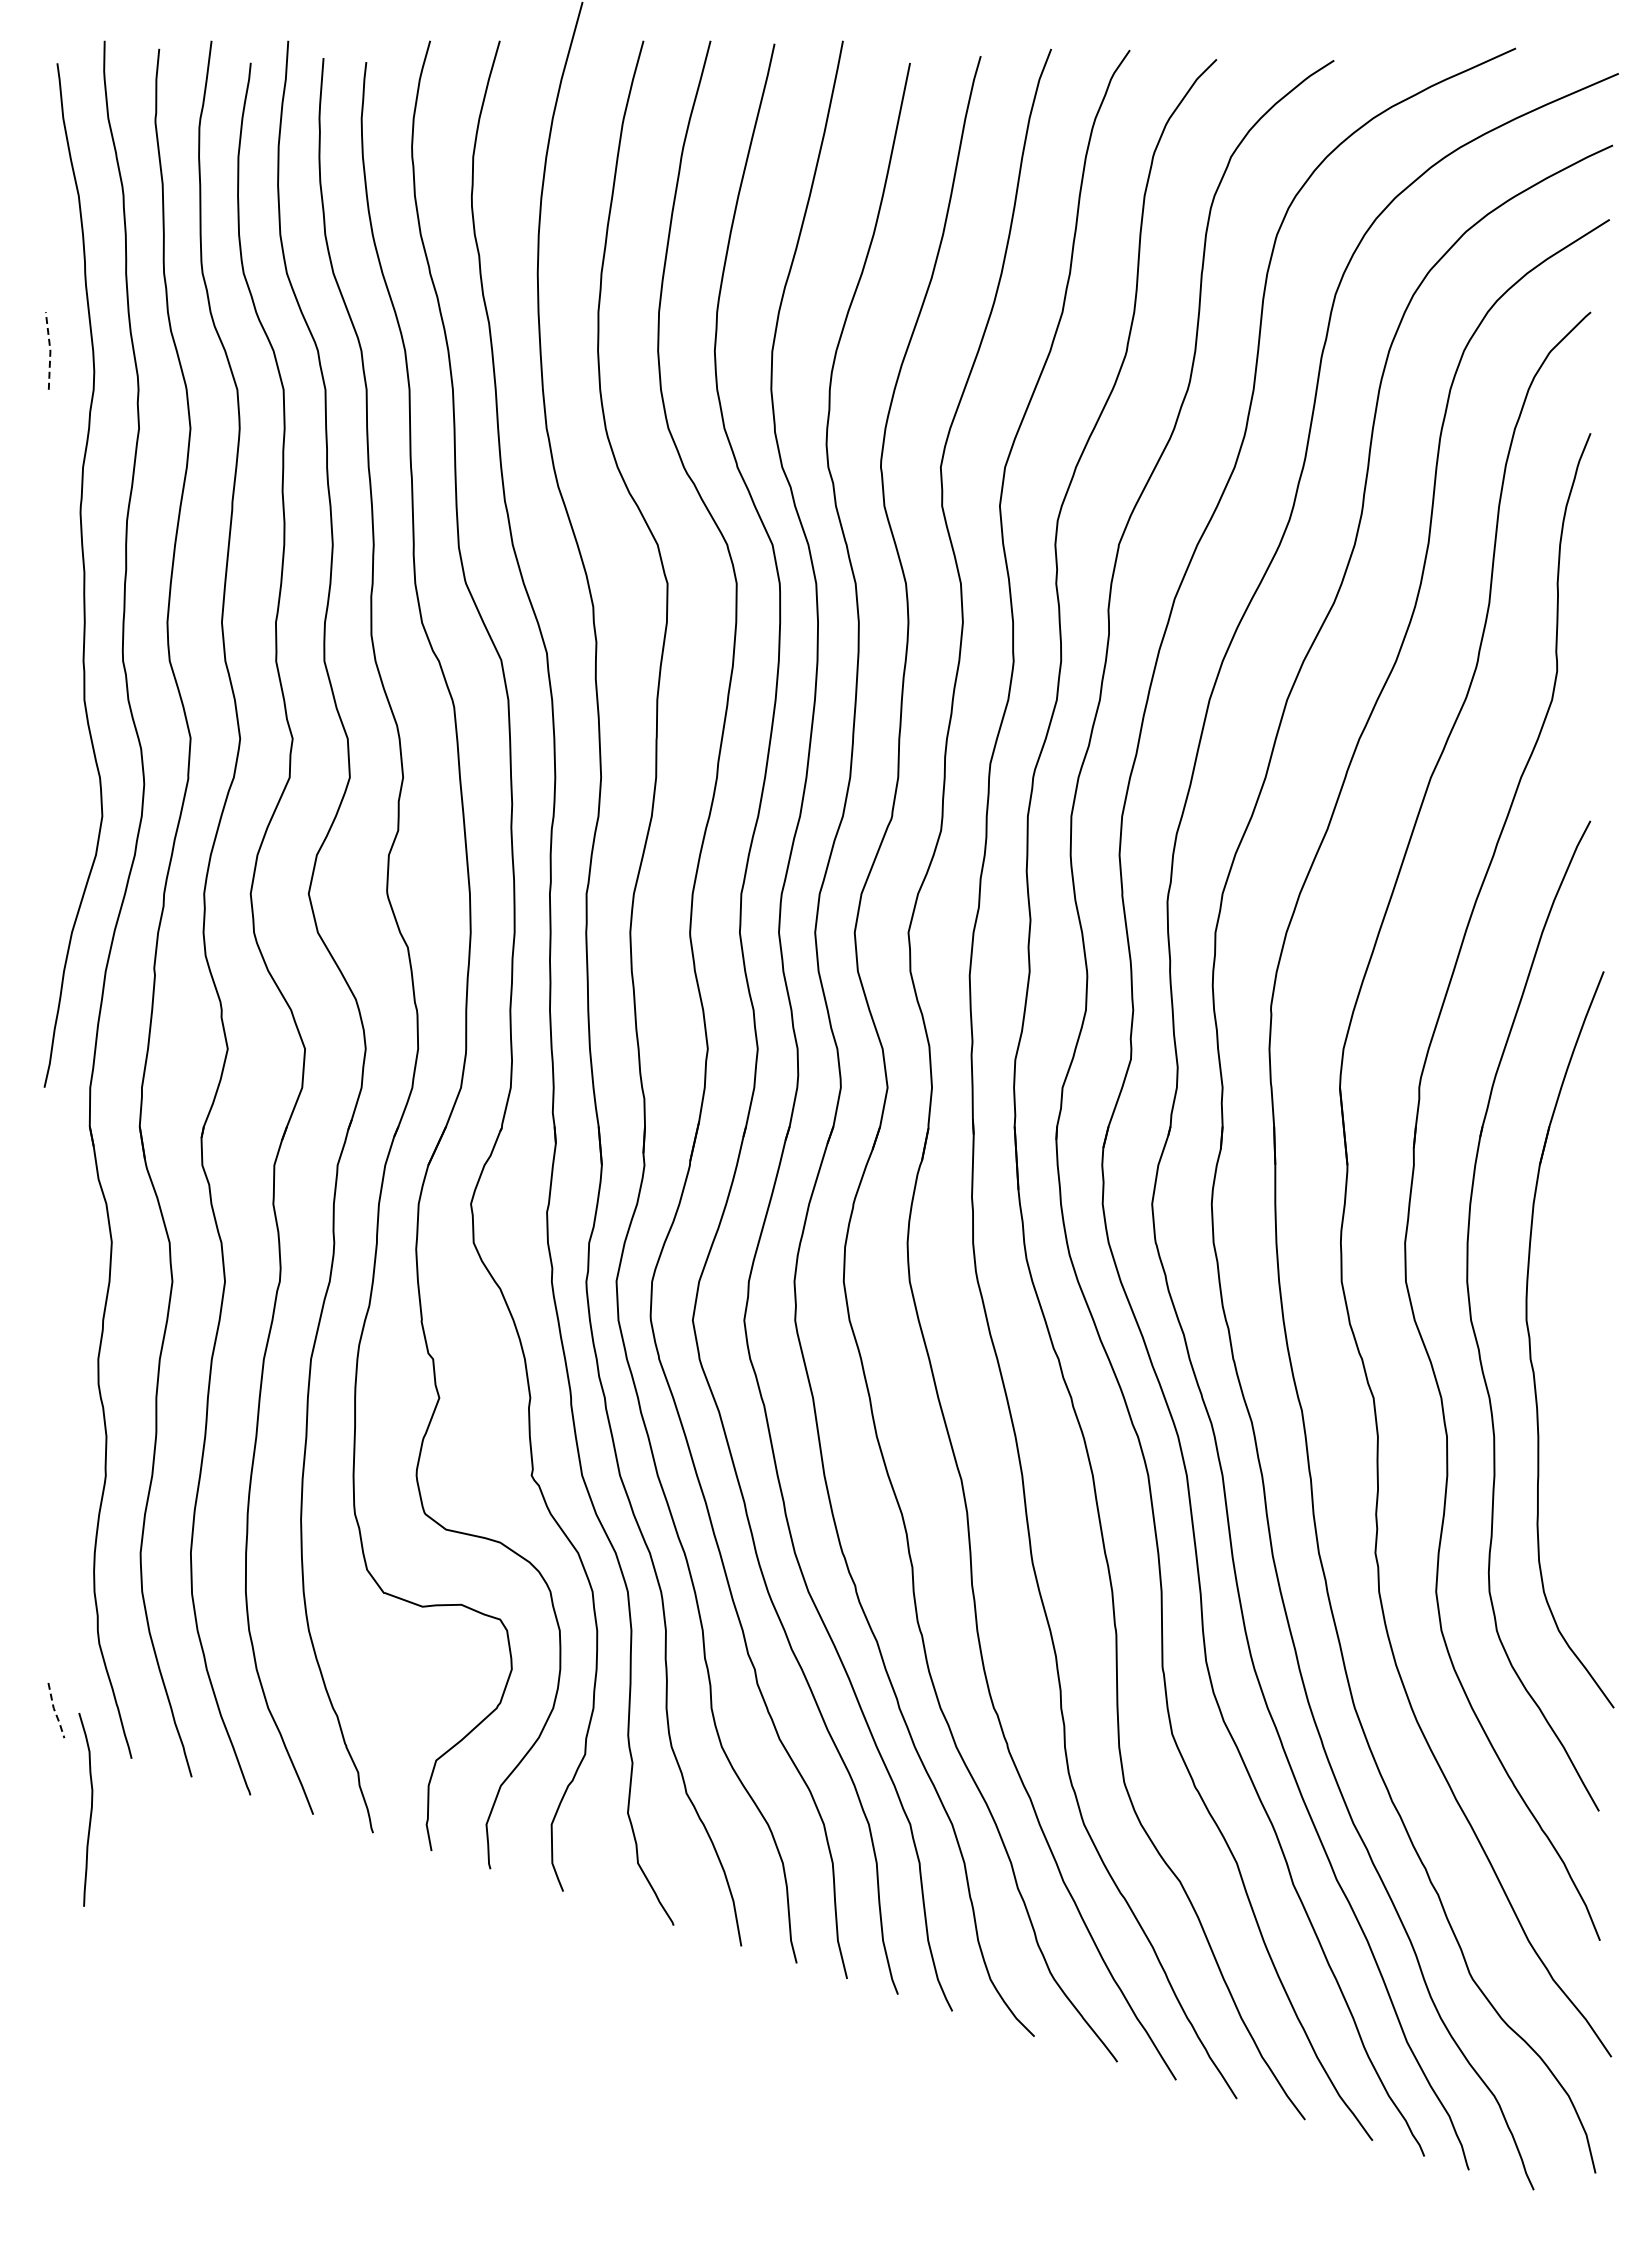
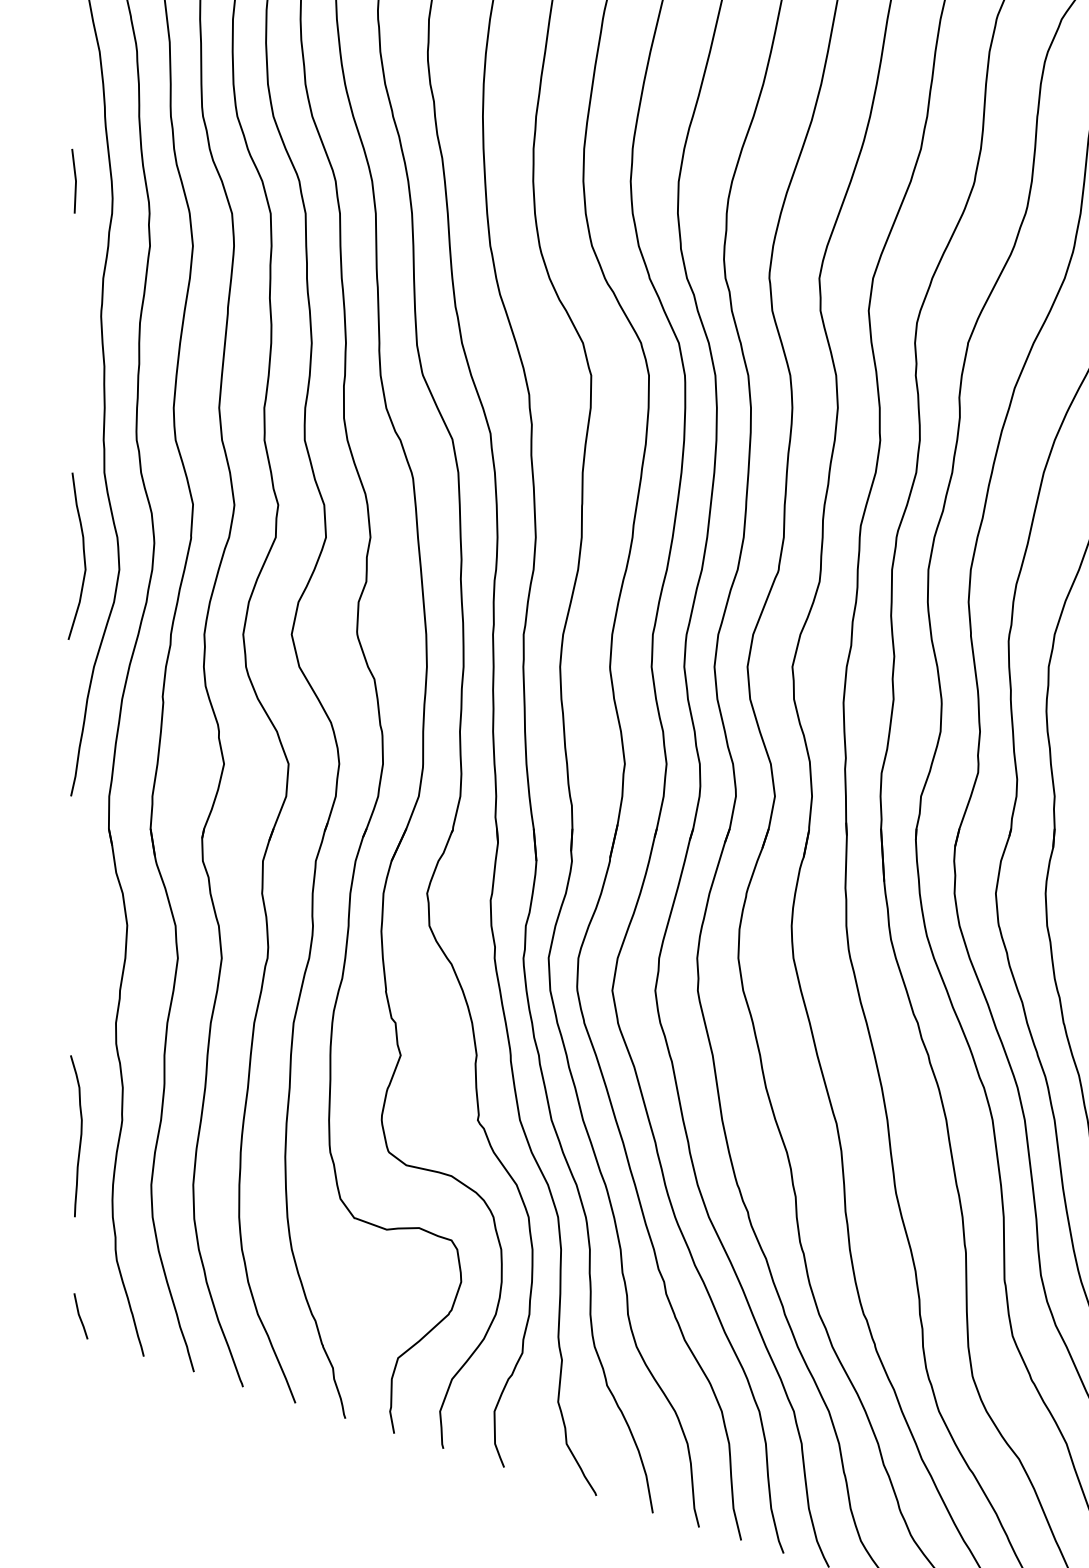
line: (50, 351) -> (76, 181), dashed -> solid
curve: (59, 800) -> (83, 556), added
line: (55, 1711) -> (80, 1317), dashed -> solid
curve: (90, 1809) -> (80, 1135), moved

